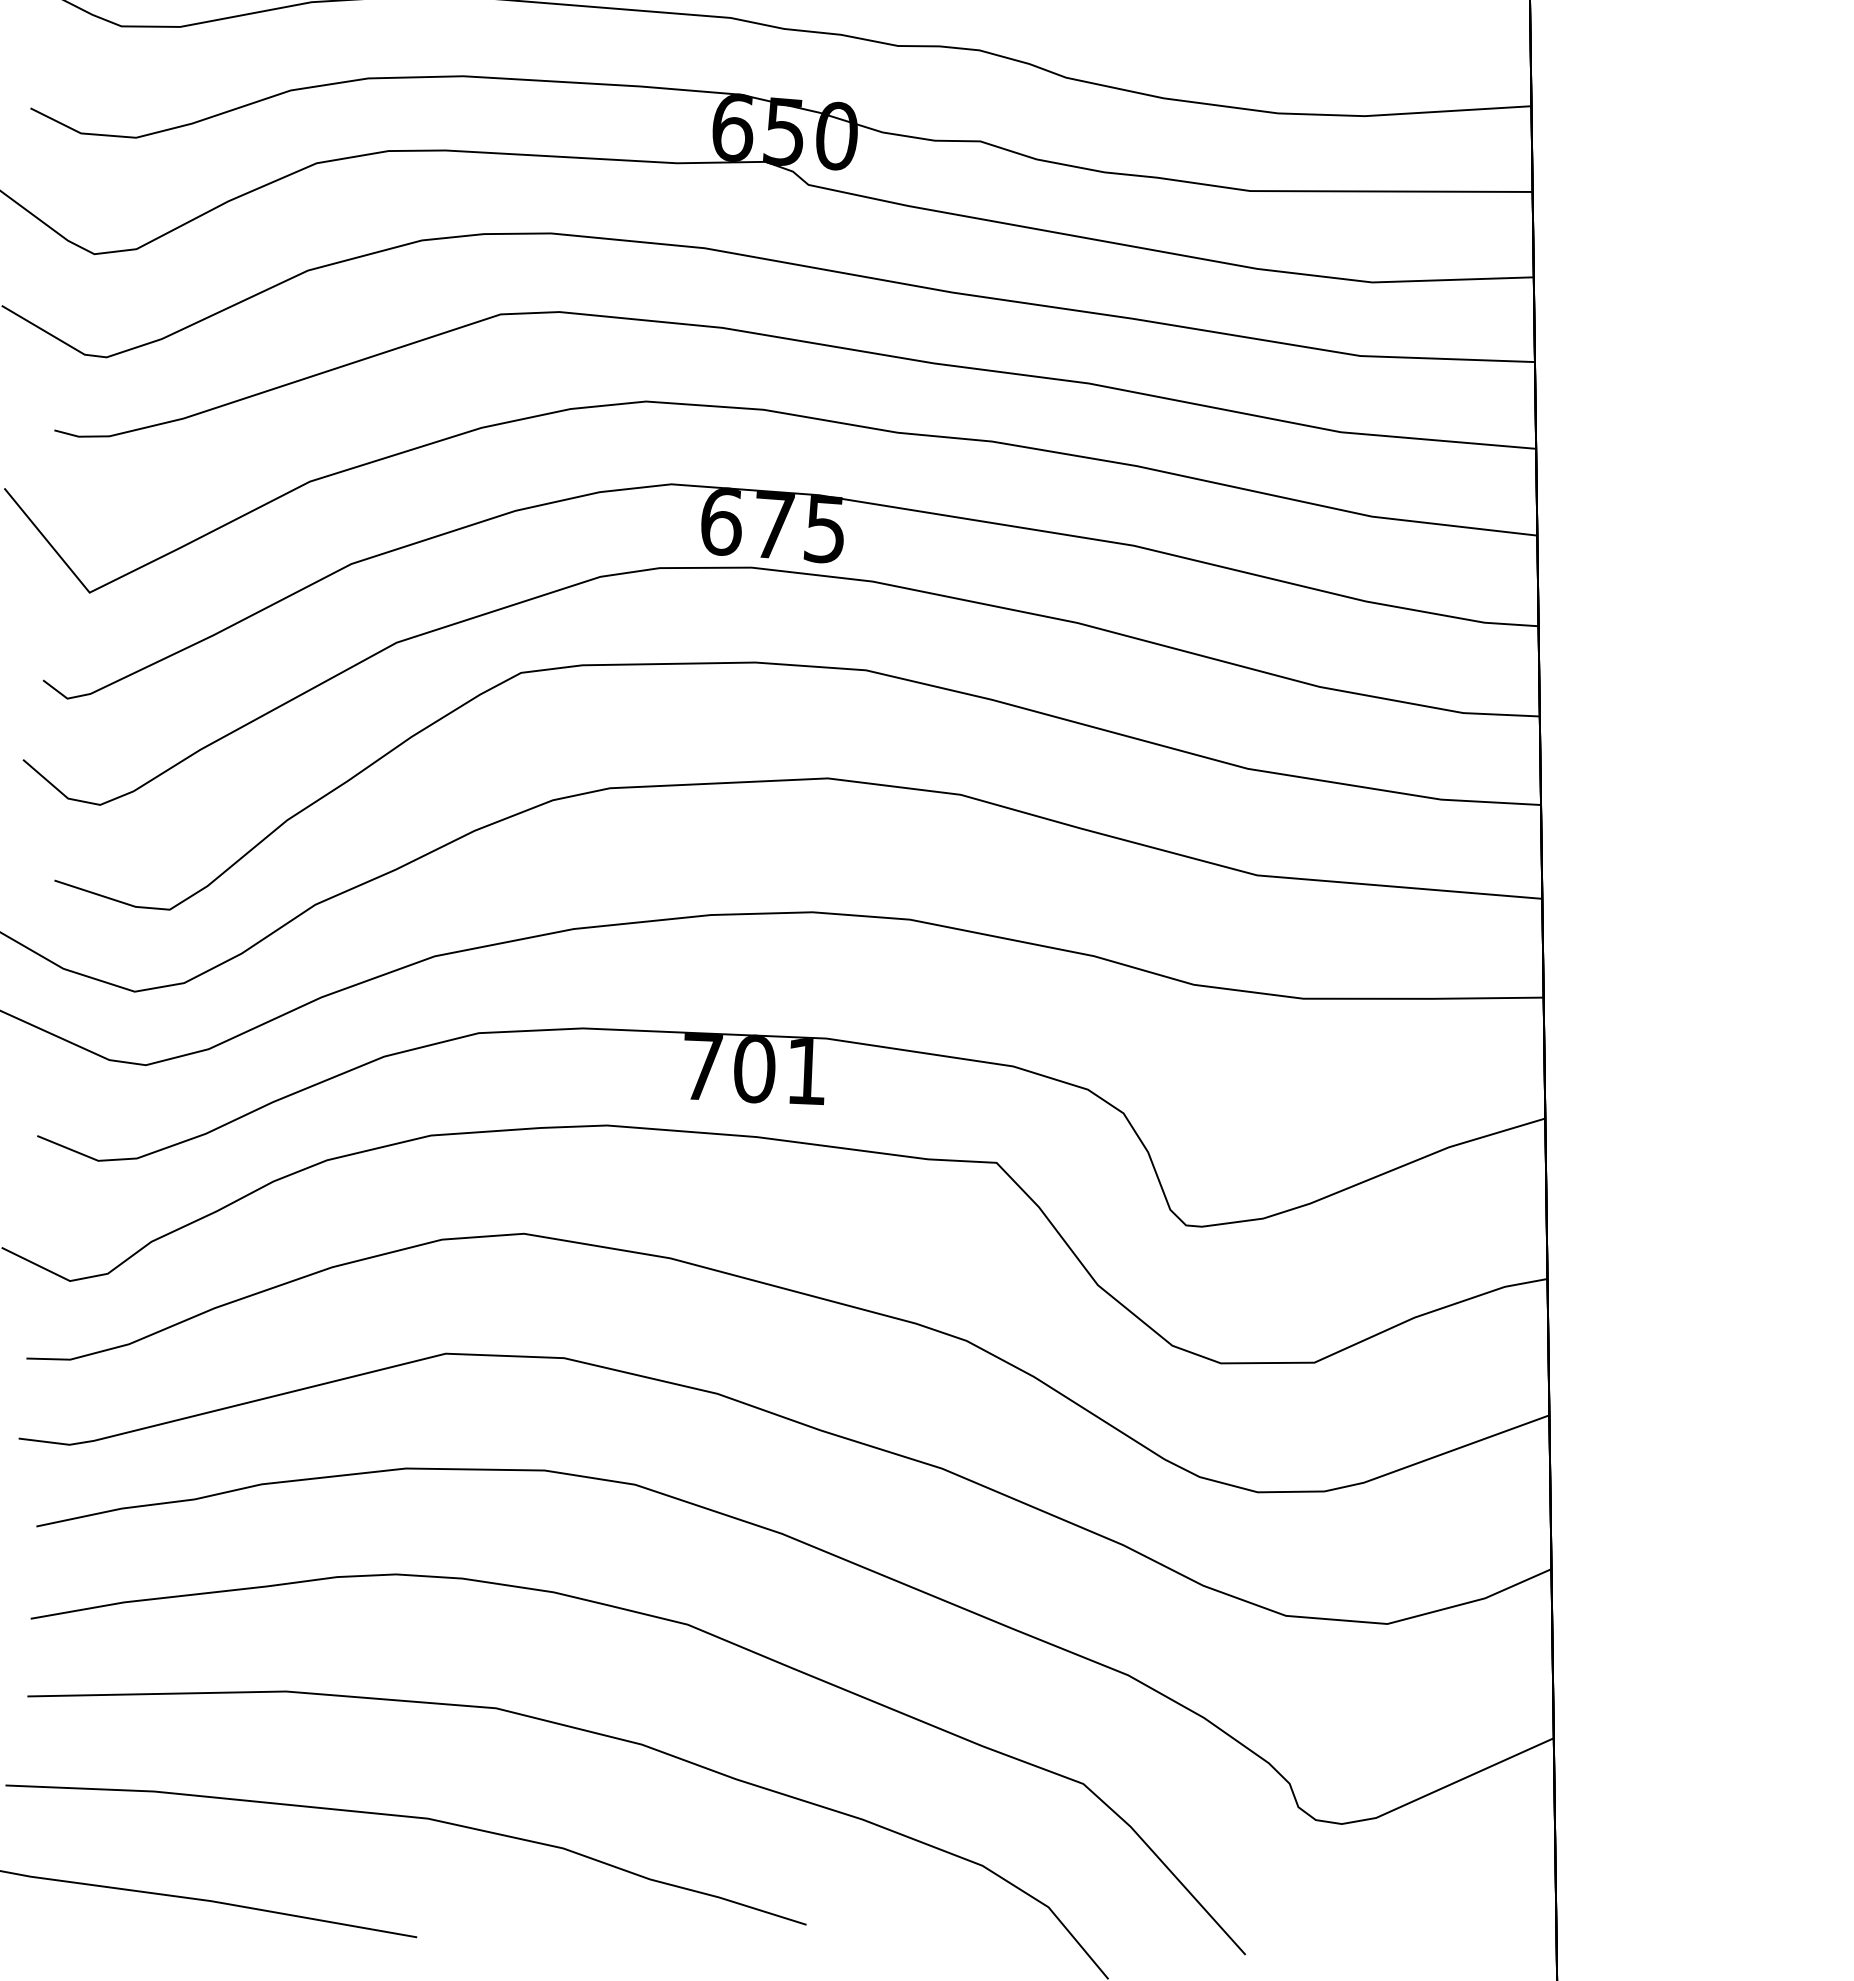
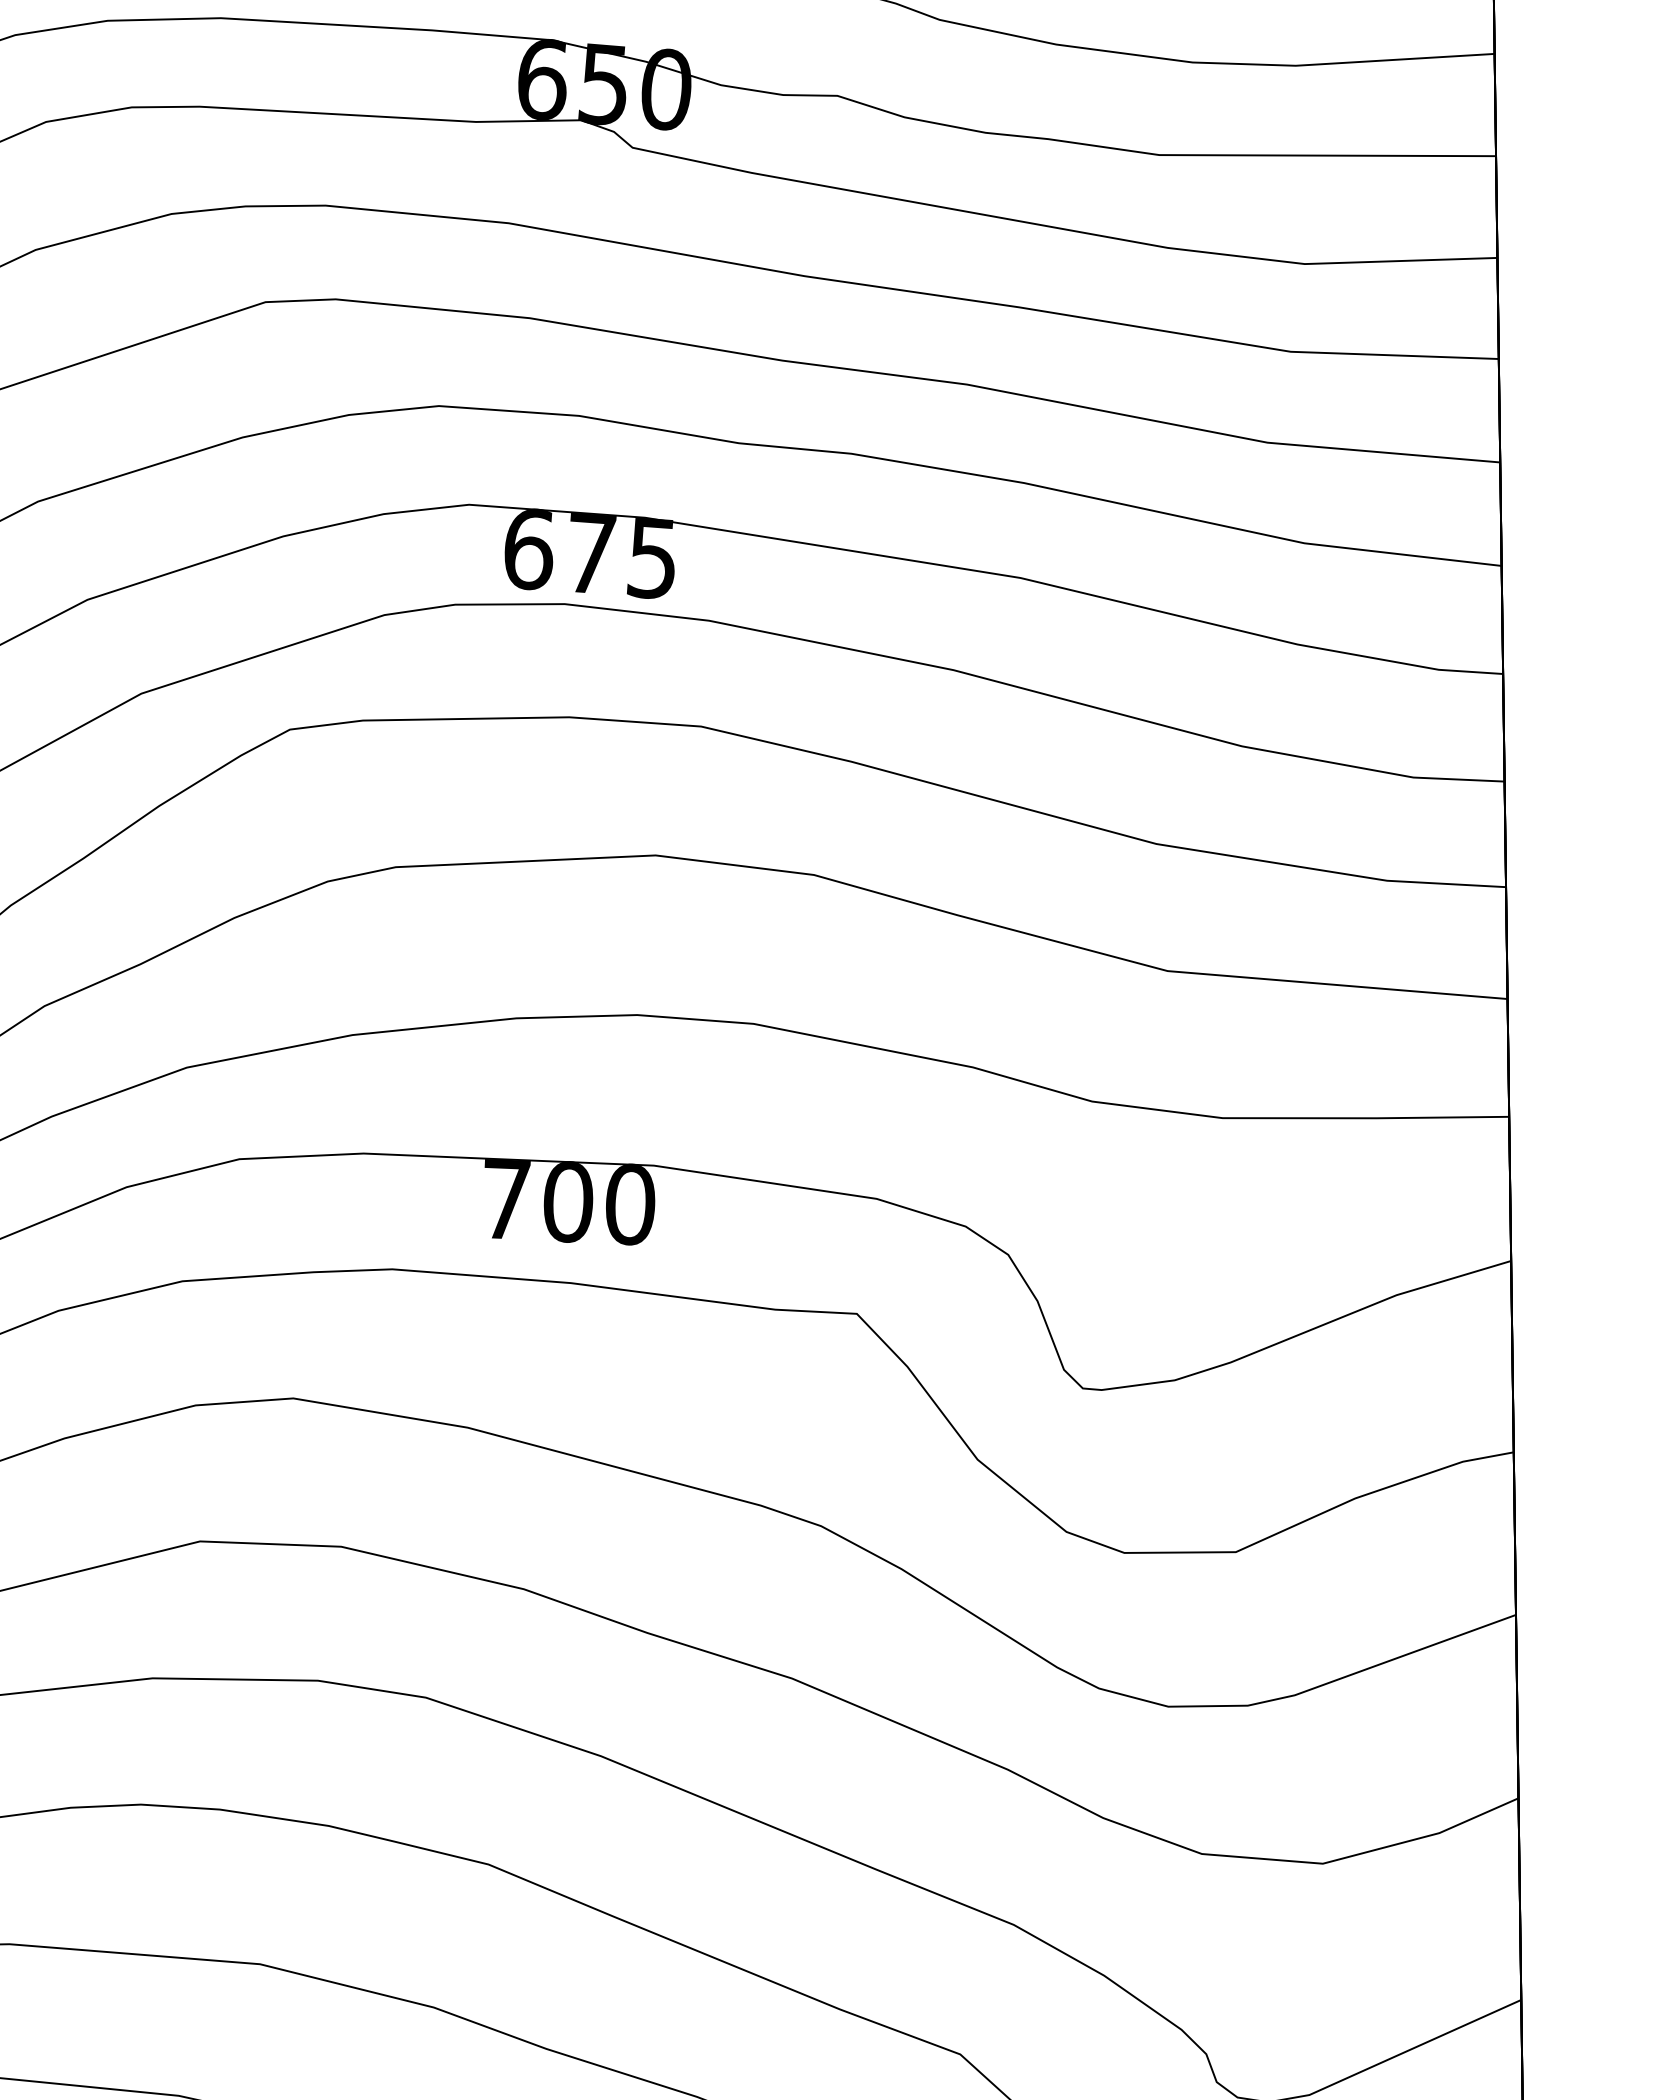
text: (806, 1070) -> (630, 1203), 701 -> 700

